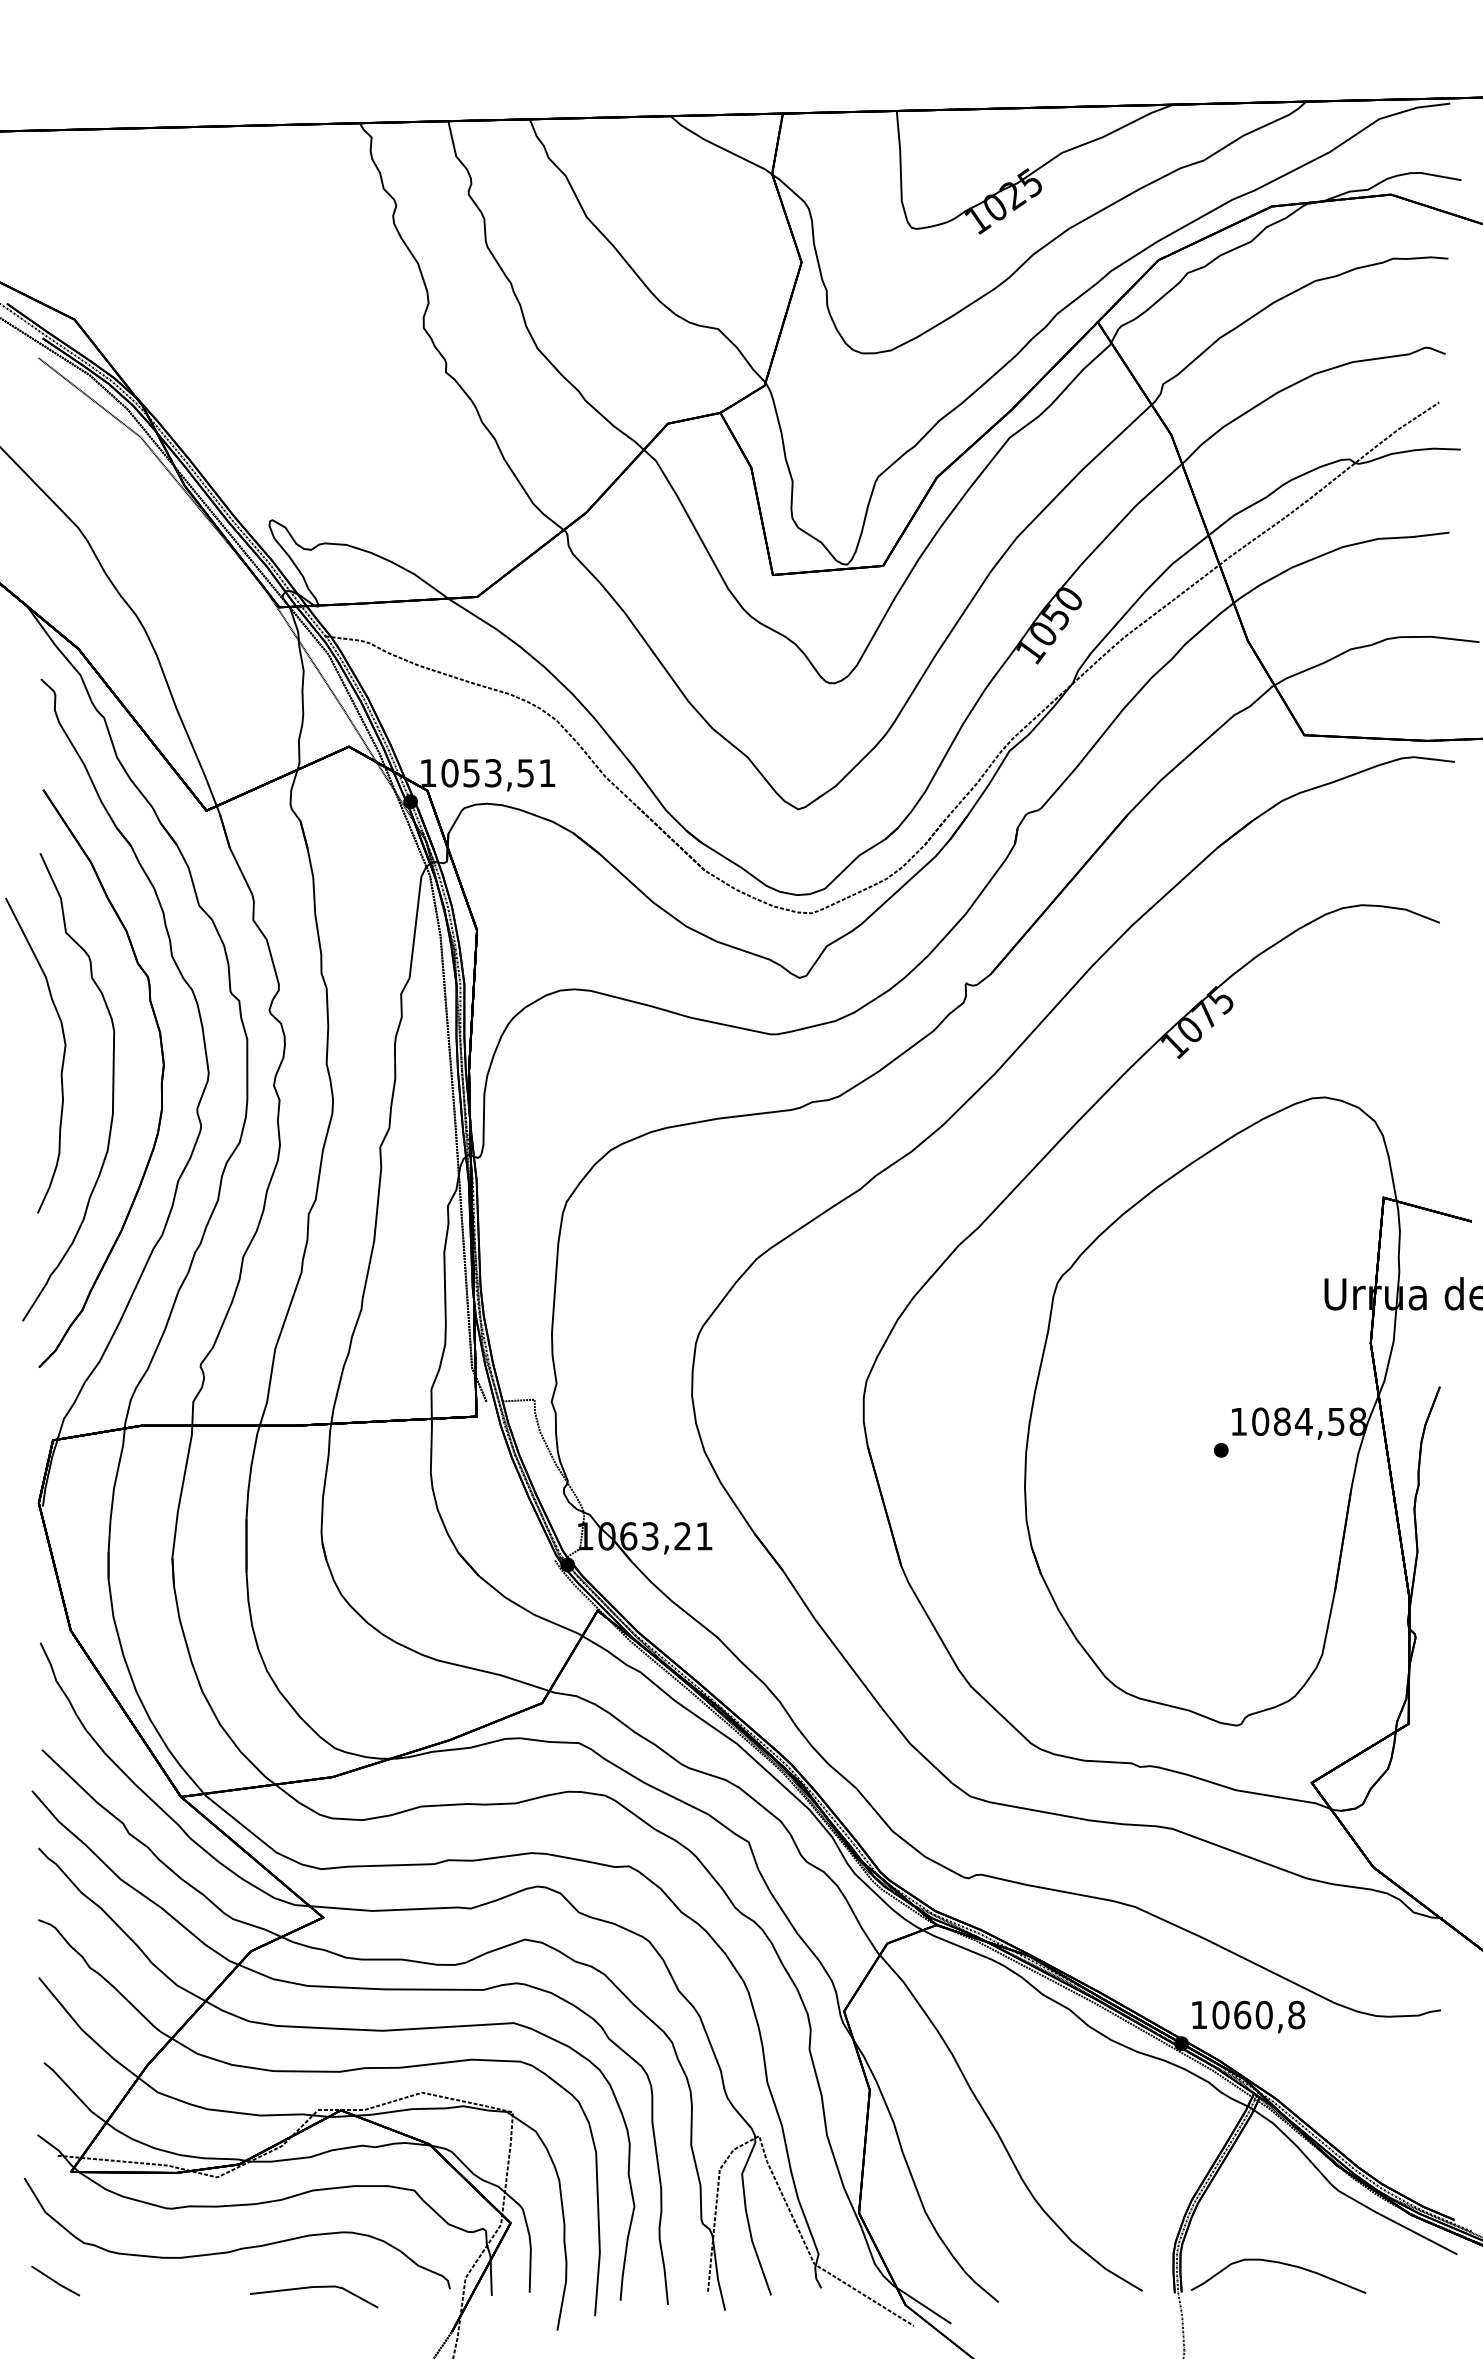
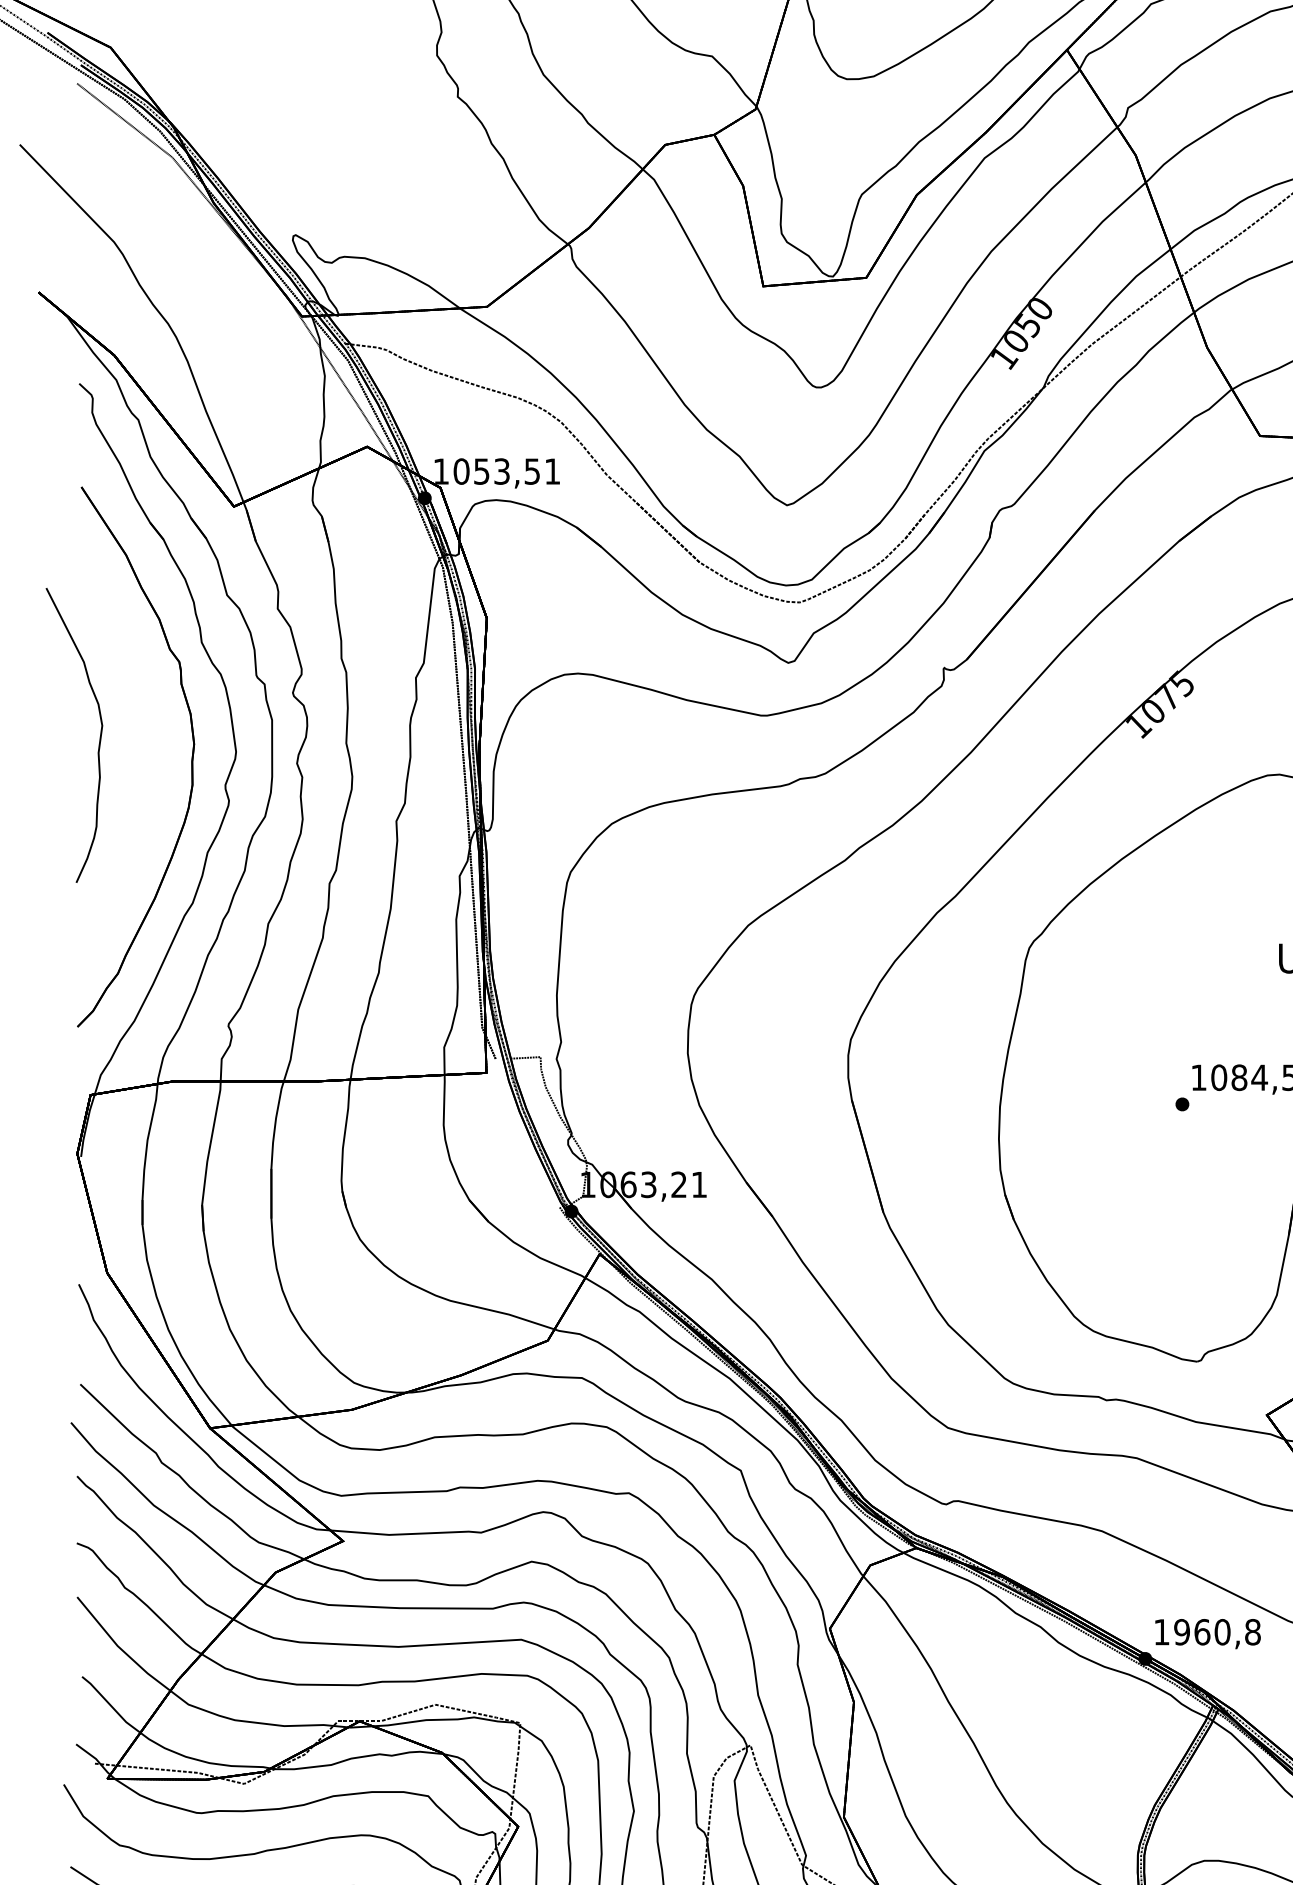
part: (112, 1087) -> (146, 765), removed
text: (1220, 2015) -> (1181, 1632), 1060,8 -> 1960,8

